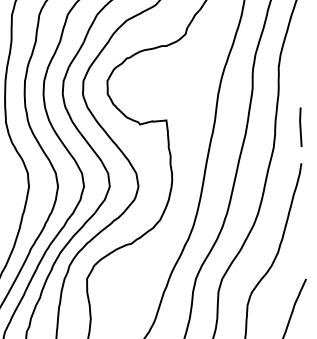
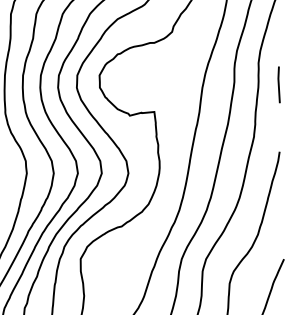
line: (300, 126) -> (278, 84), moved

